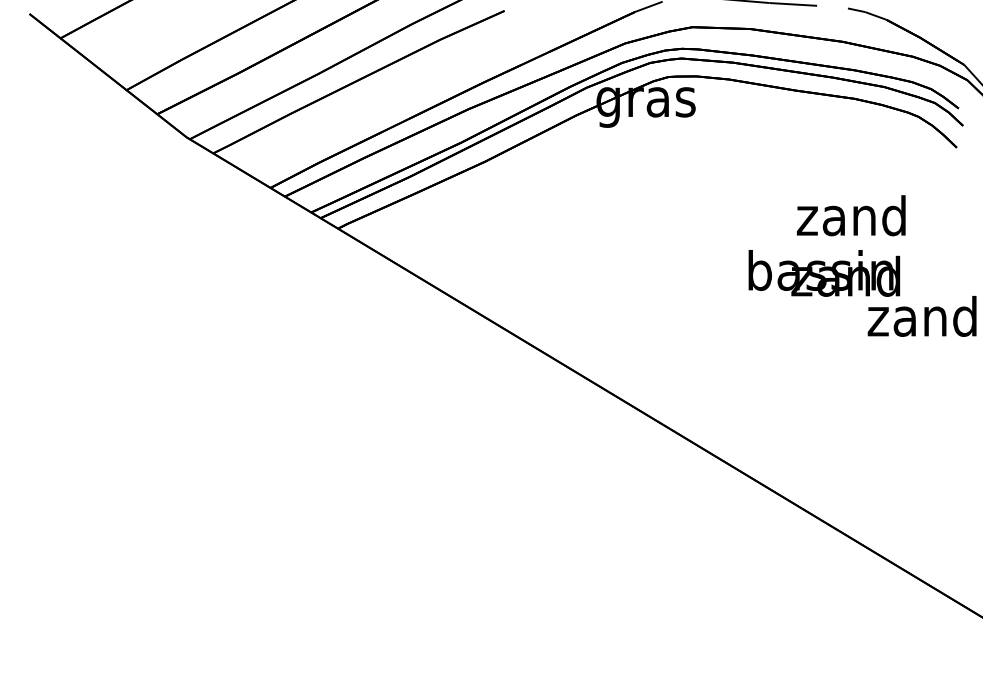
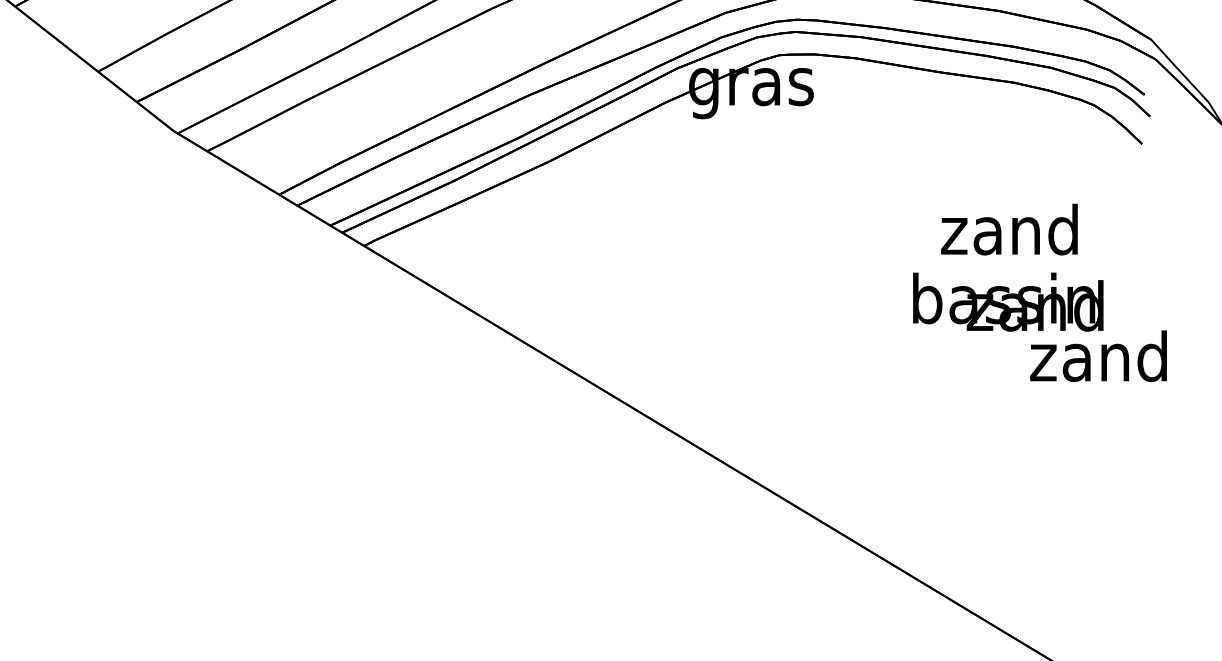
text: (824, 273) -> (1008, 302), moved

